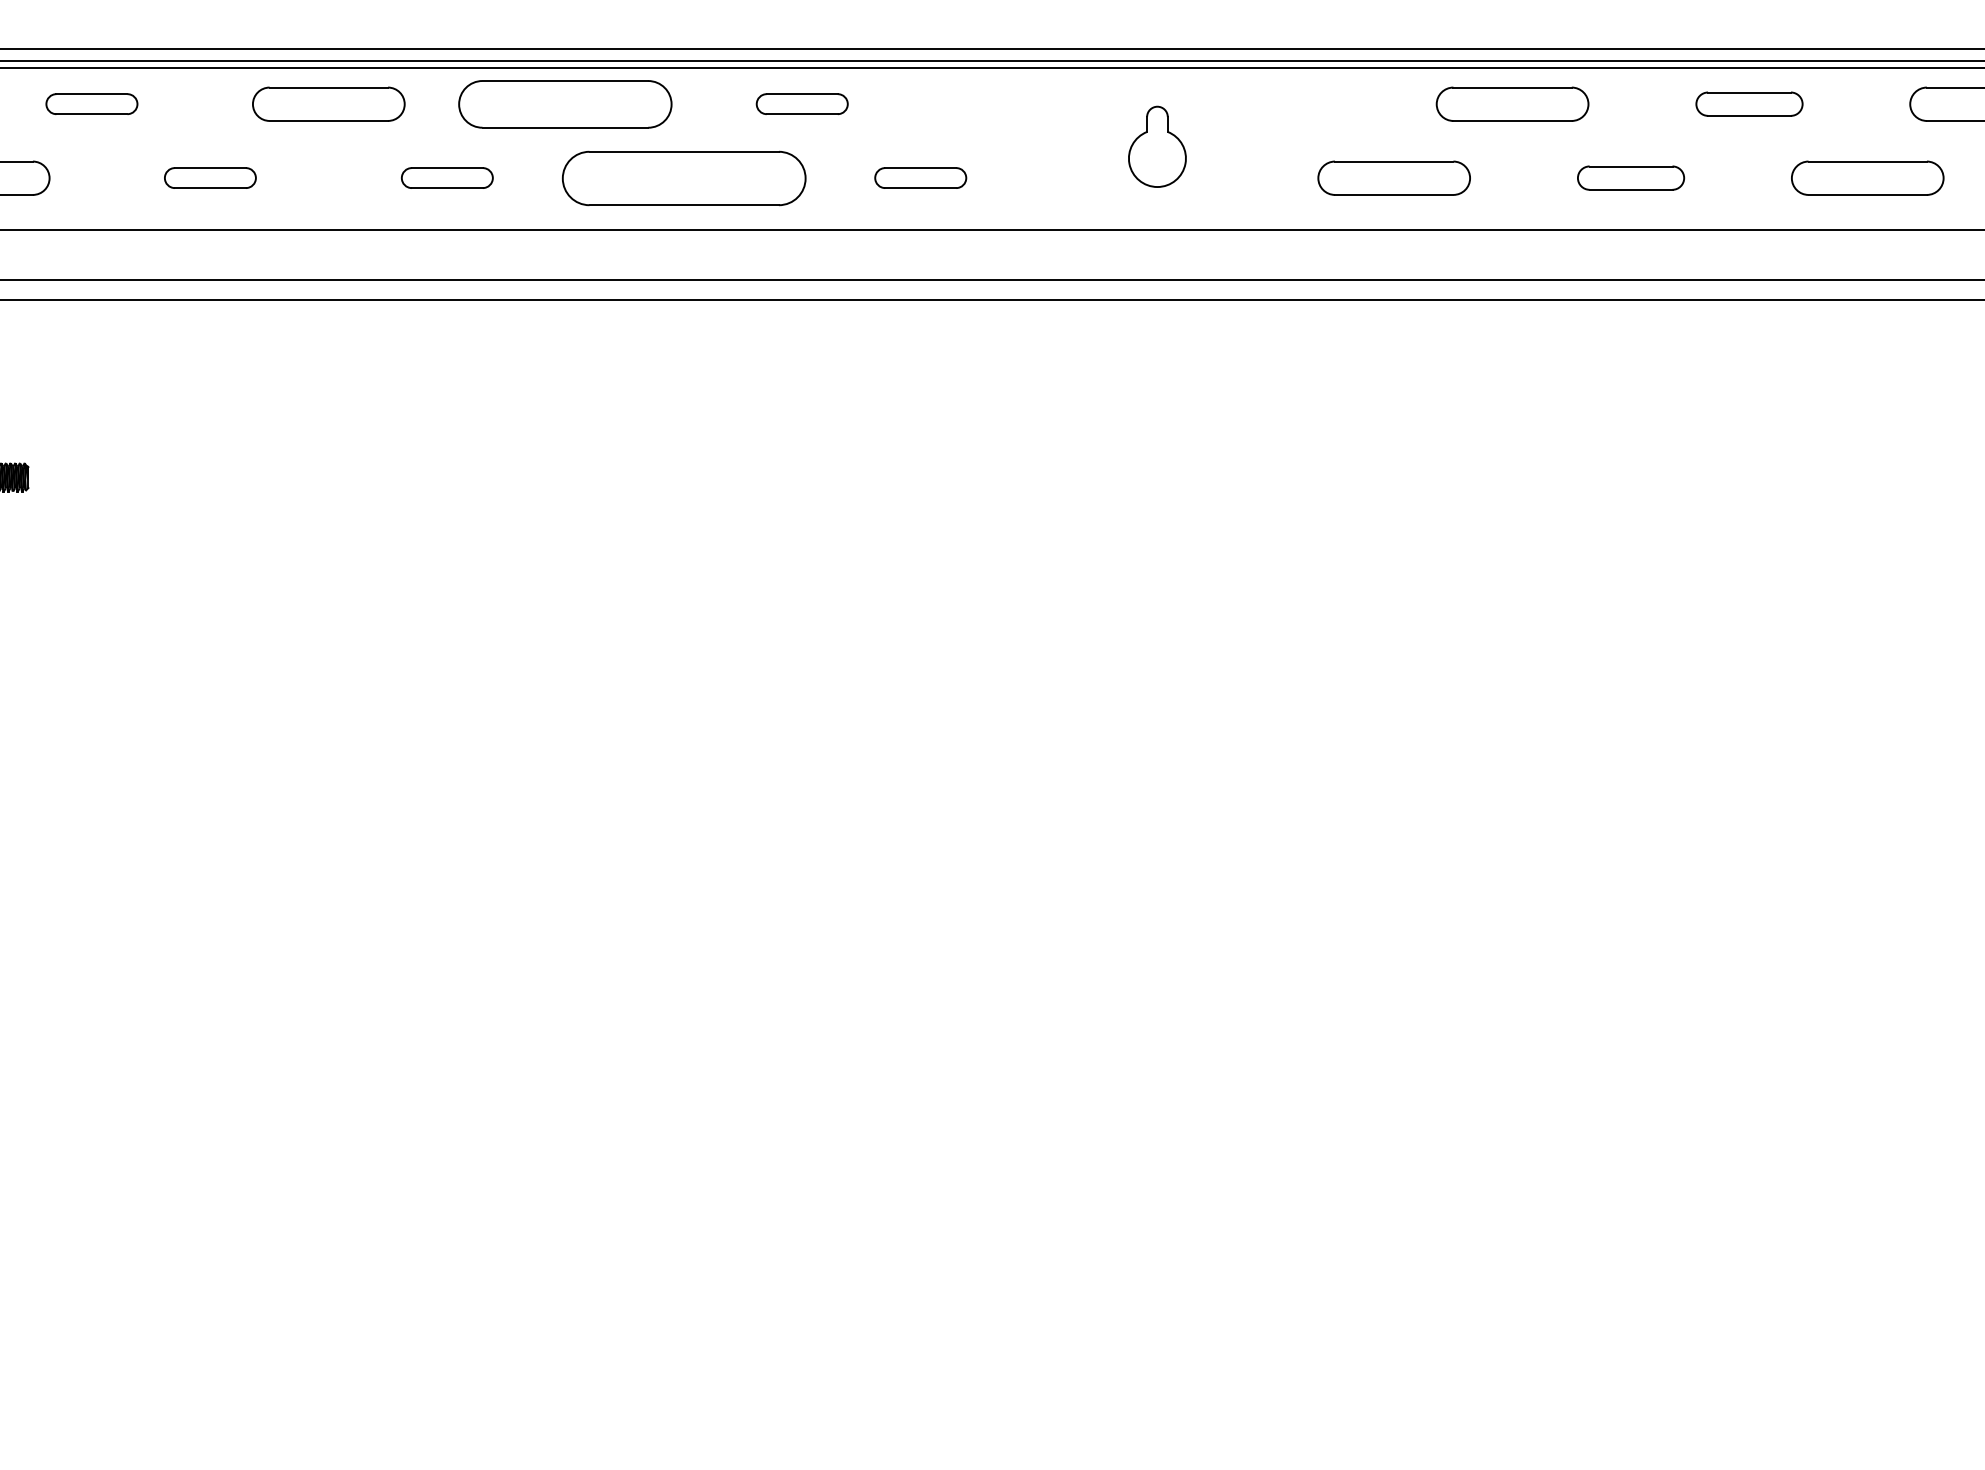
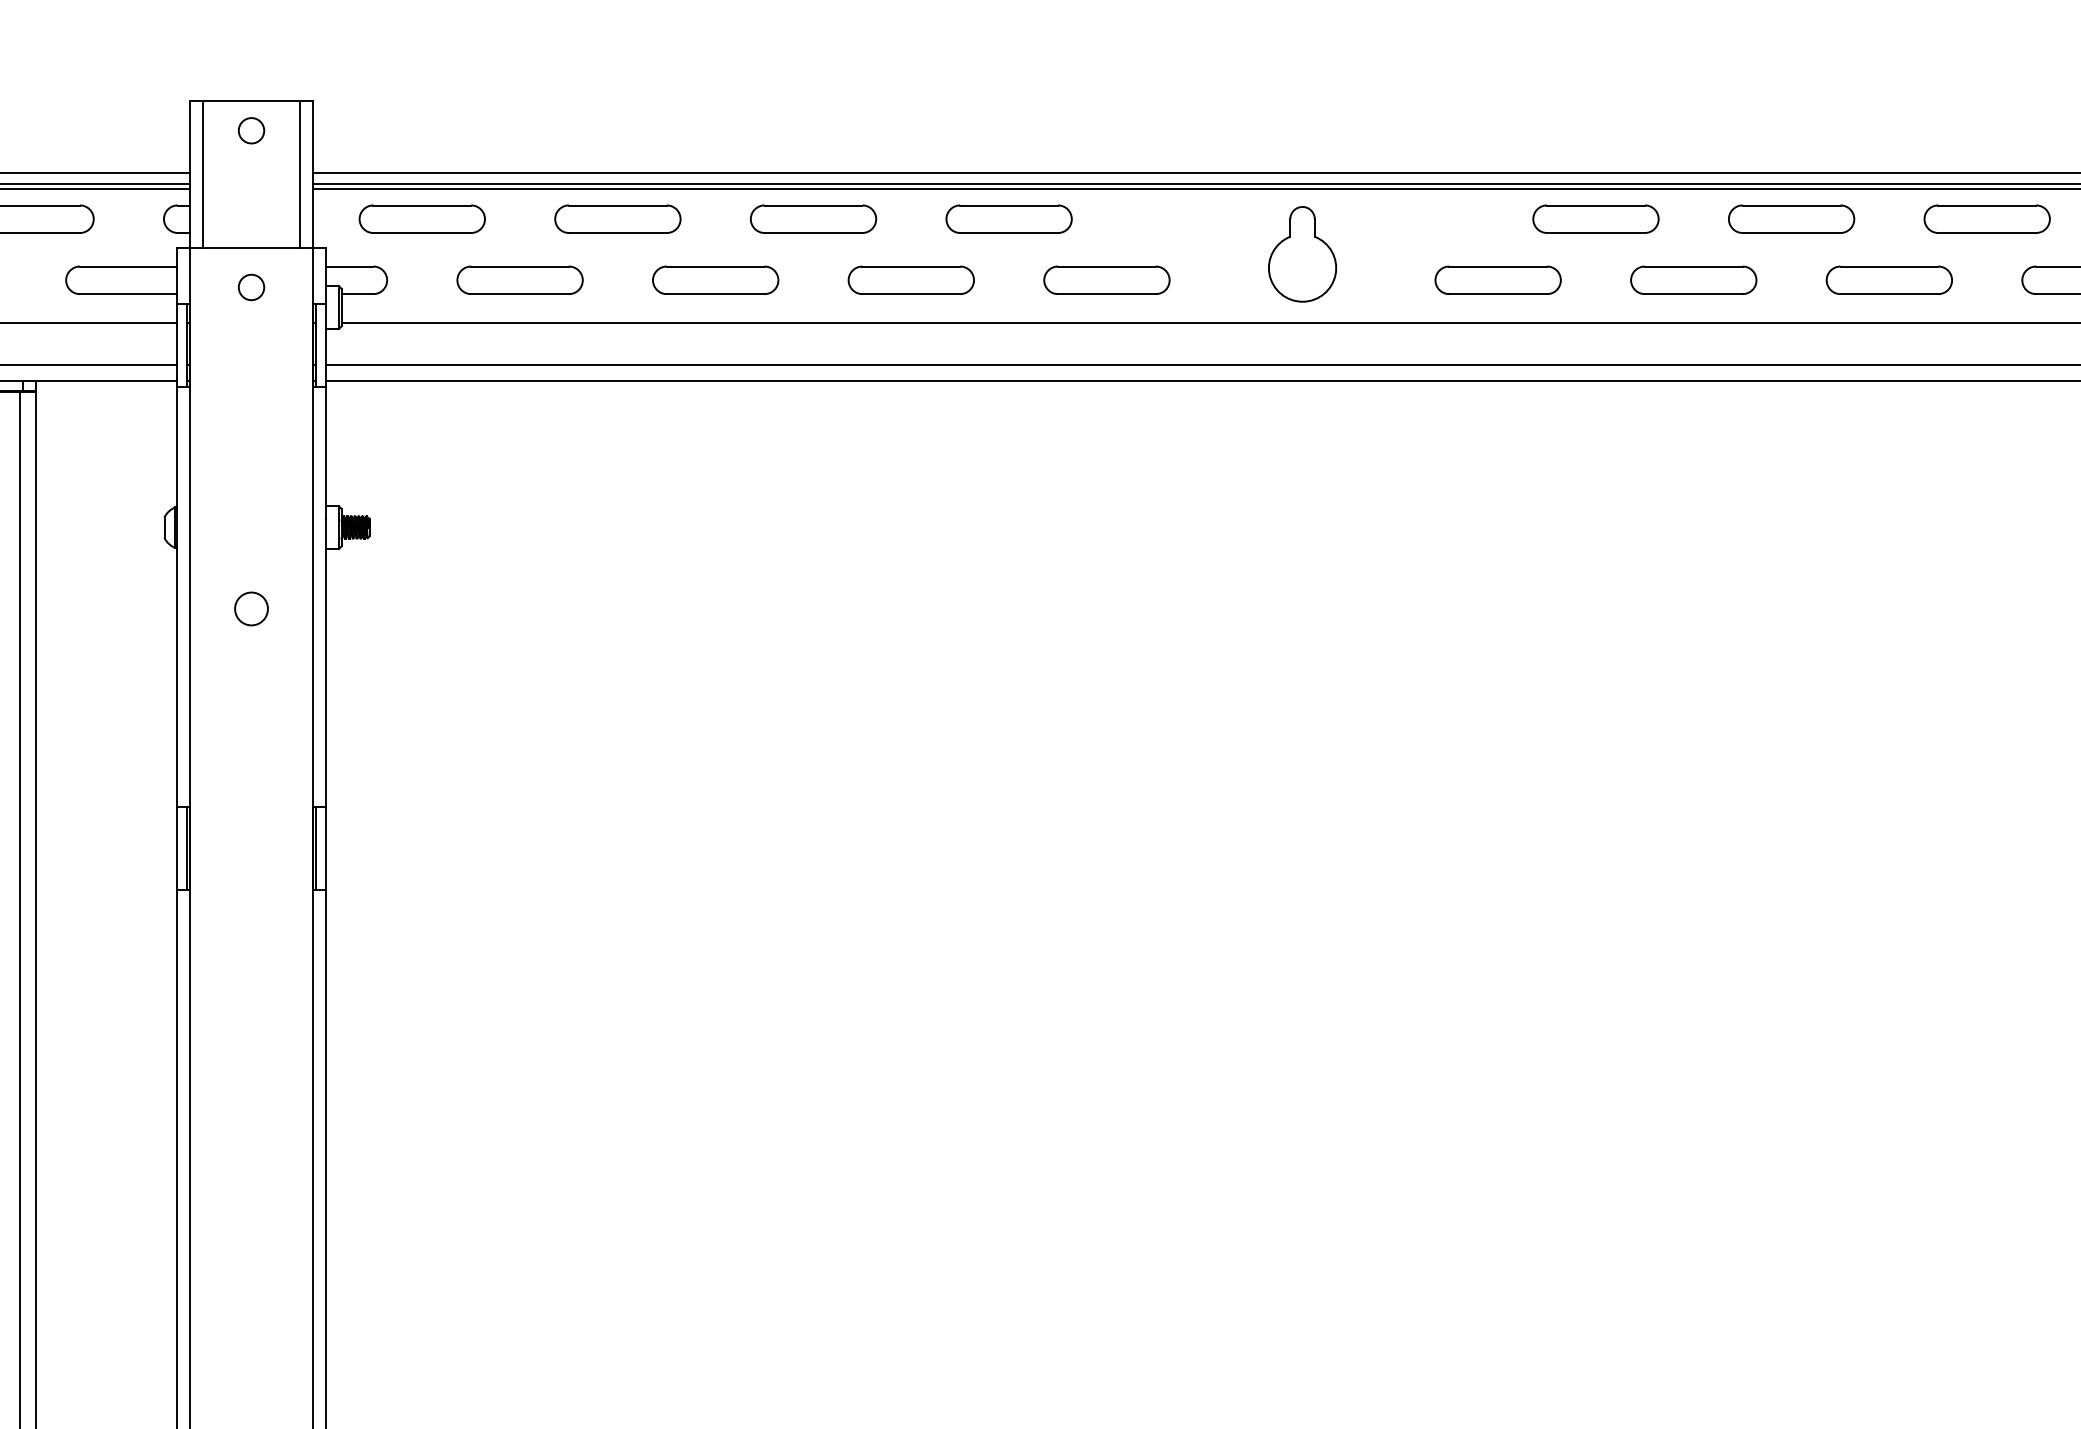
part: (91, 103) -> (421, 218), size x1.67
part: (565, 103) -> (813, 218), size x0.71
part: (801, 103) -> (1008, 218), size x1.67
part: (1749, 103) -> (1791, 218), size x1.43
part: (1157, 146) -> (1302, 254), size x1.43
part: (209, 177) -> (519, 279), size x1.67
part: (446, 177) -> (715, 279), size x1.67
part: (682, 177) -> (910, 279), size x0.62
part: (920, 177) -> (1106, 279), size x1.67
part: (1630, 177) -> (1693, 279), size x1.43

